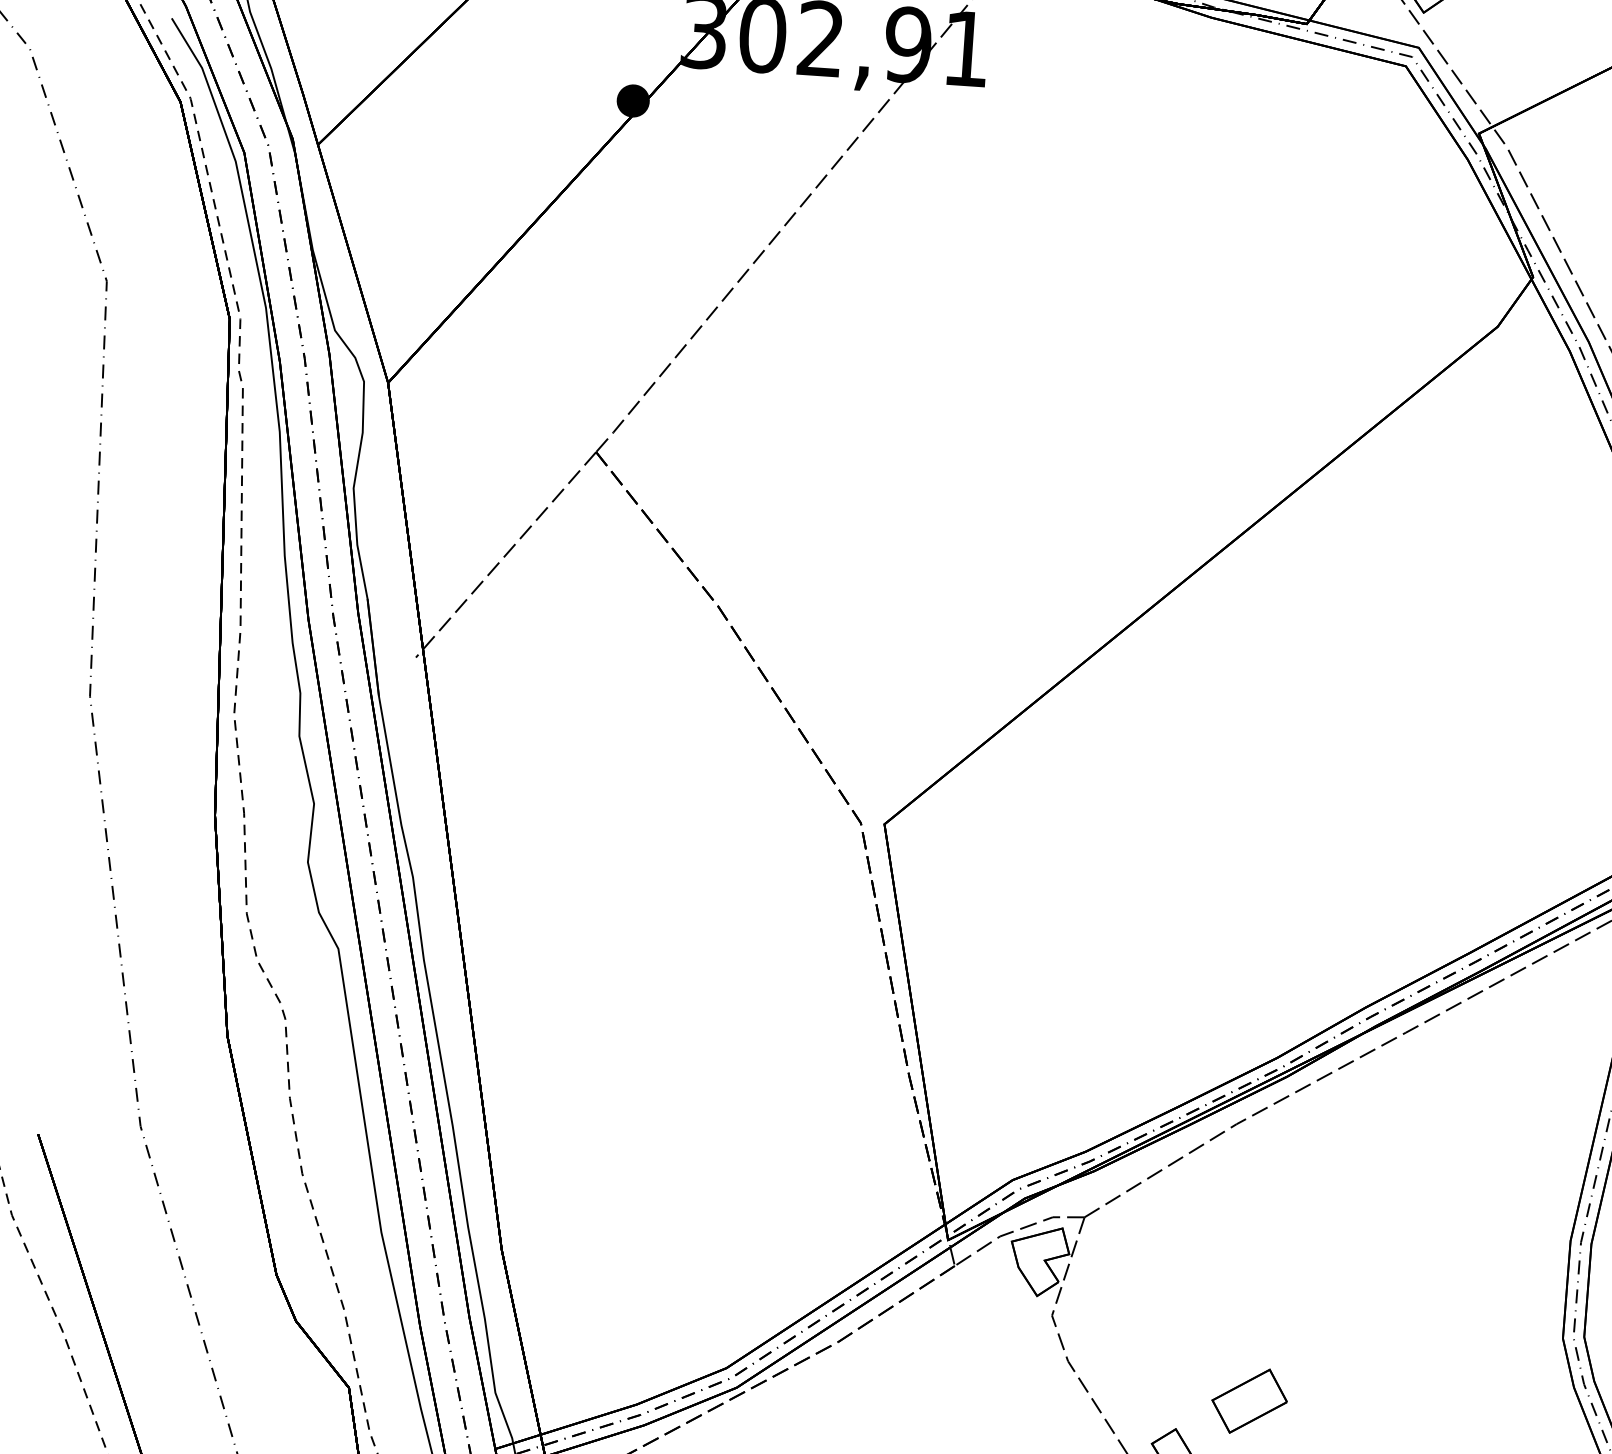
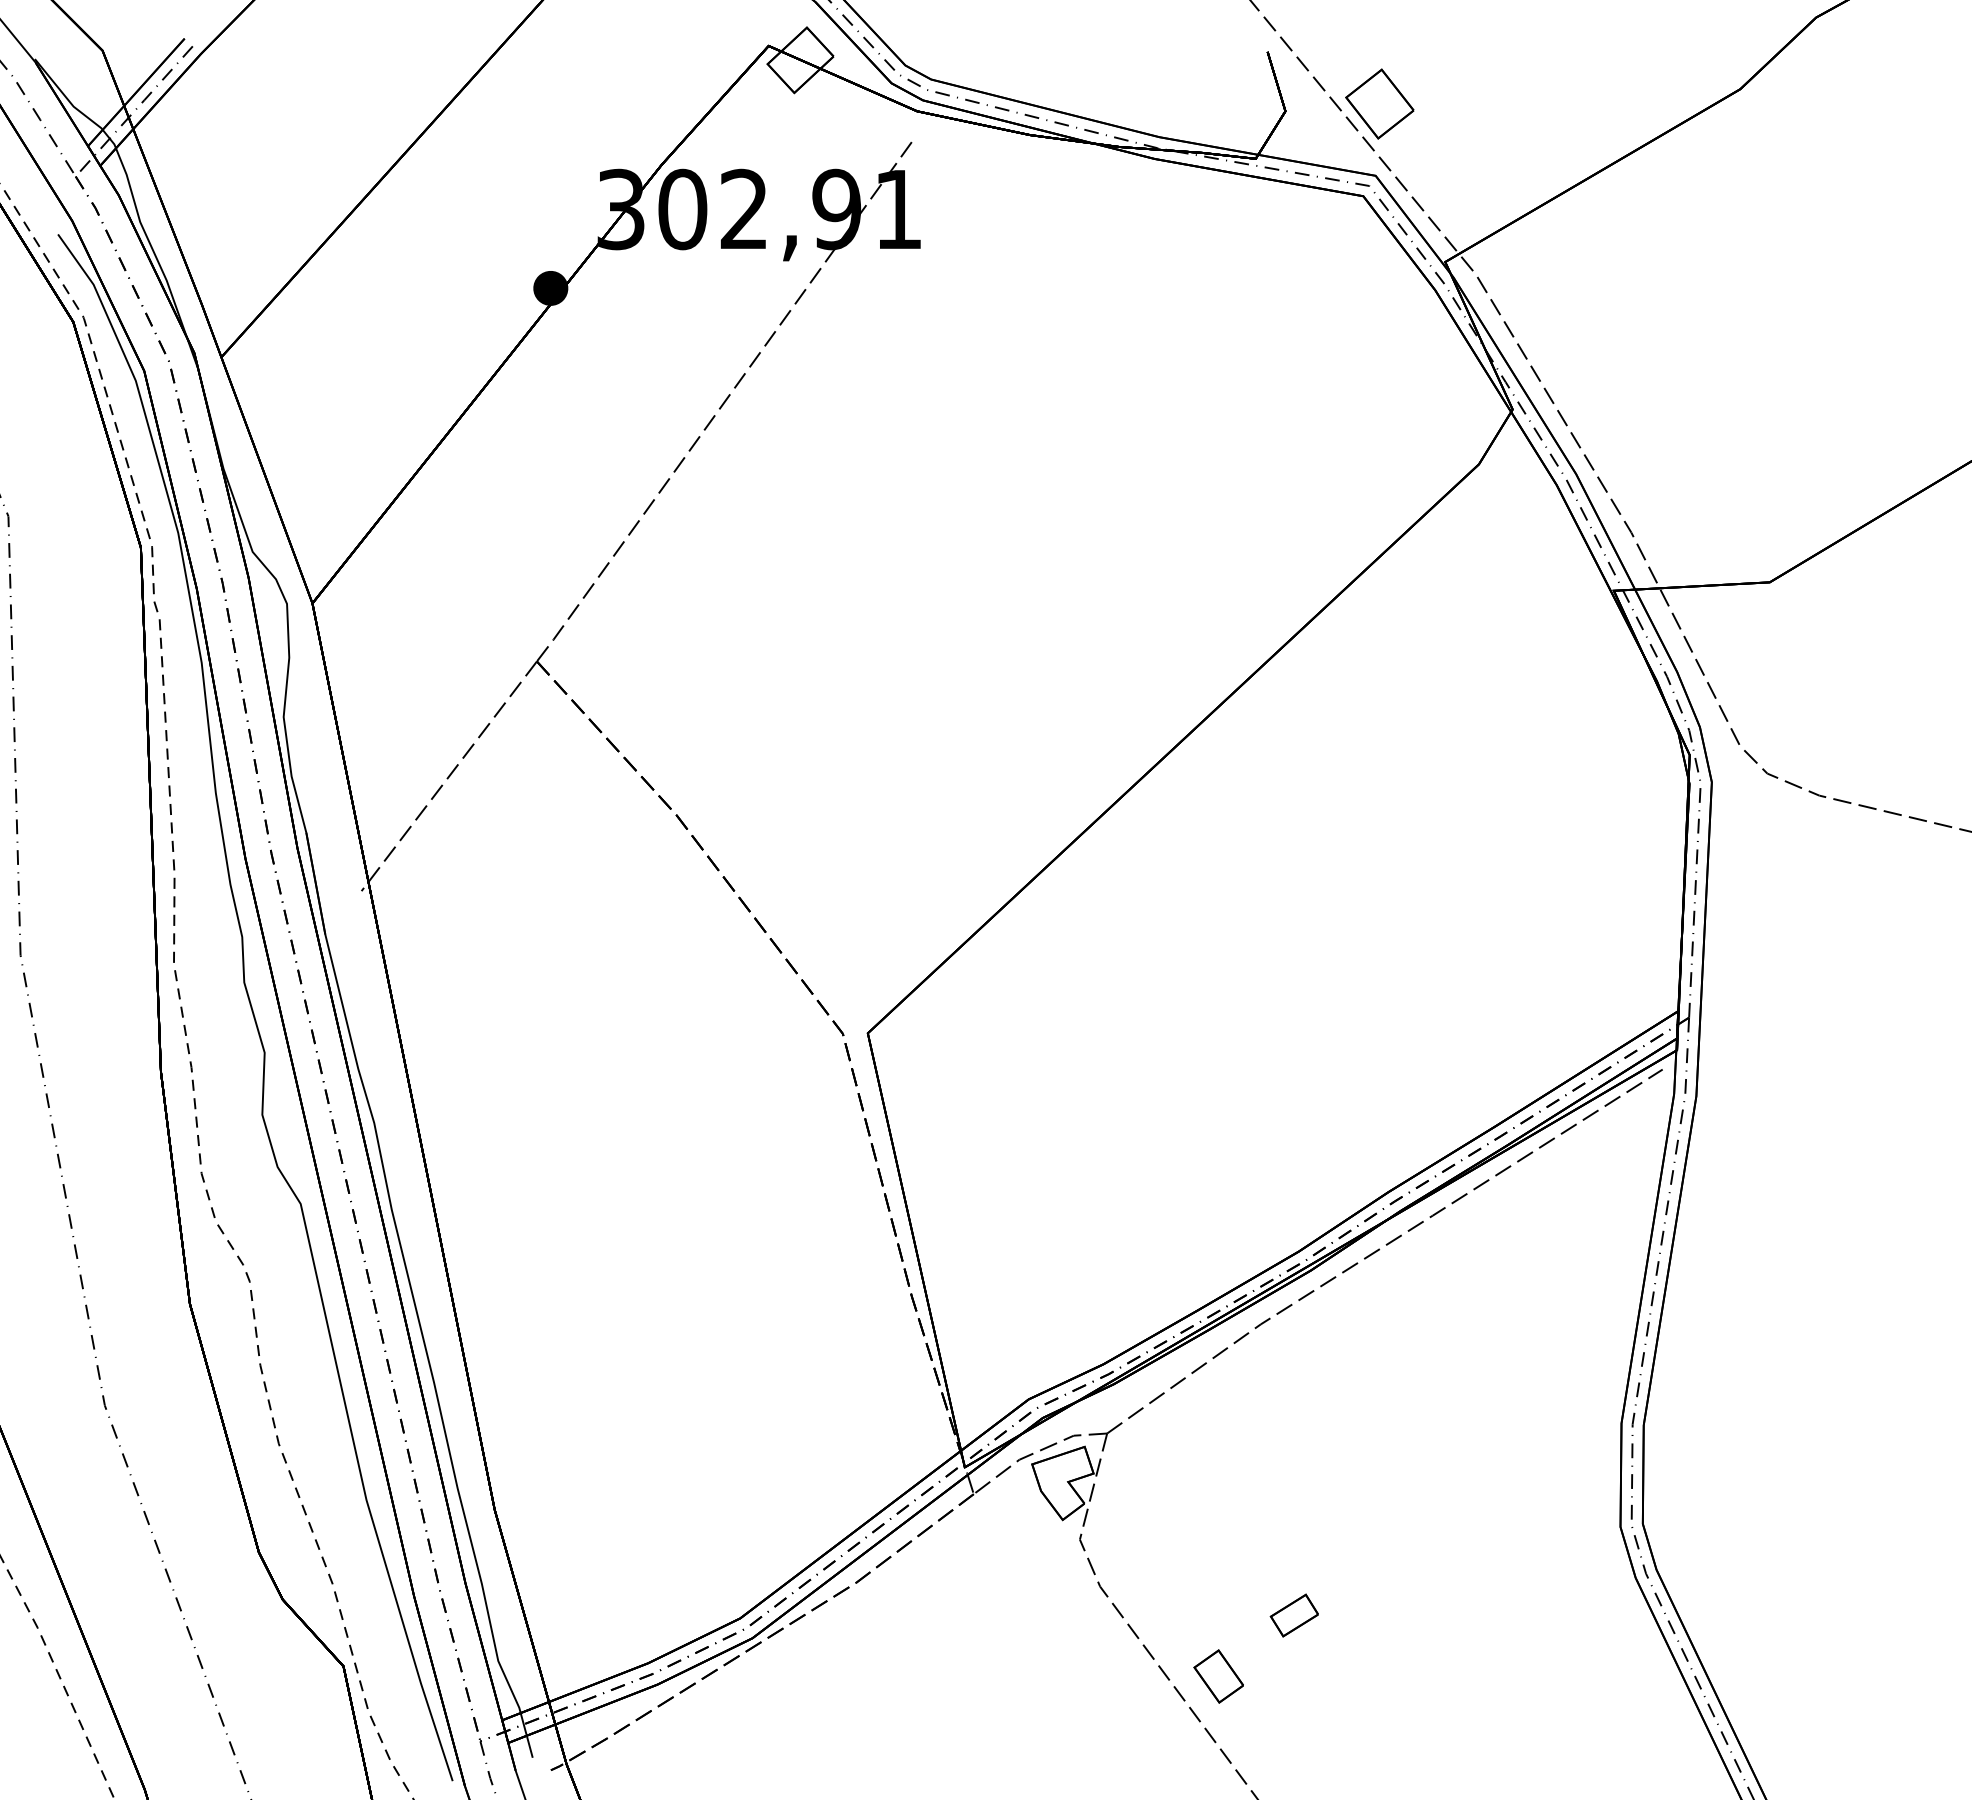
part: (1249, 1401) -> (1294, 1615), size x0.6

